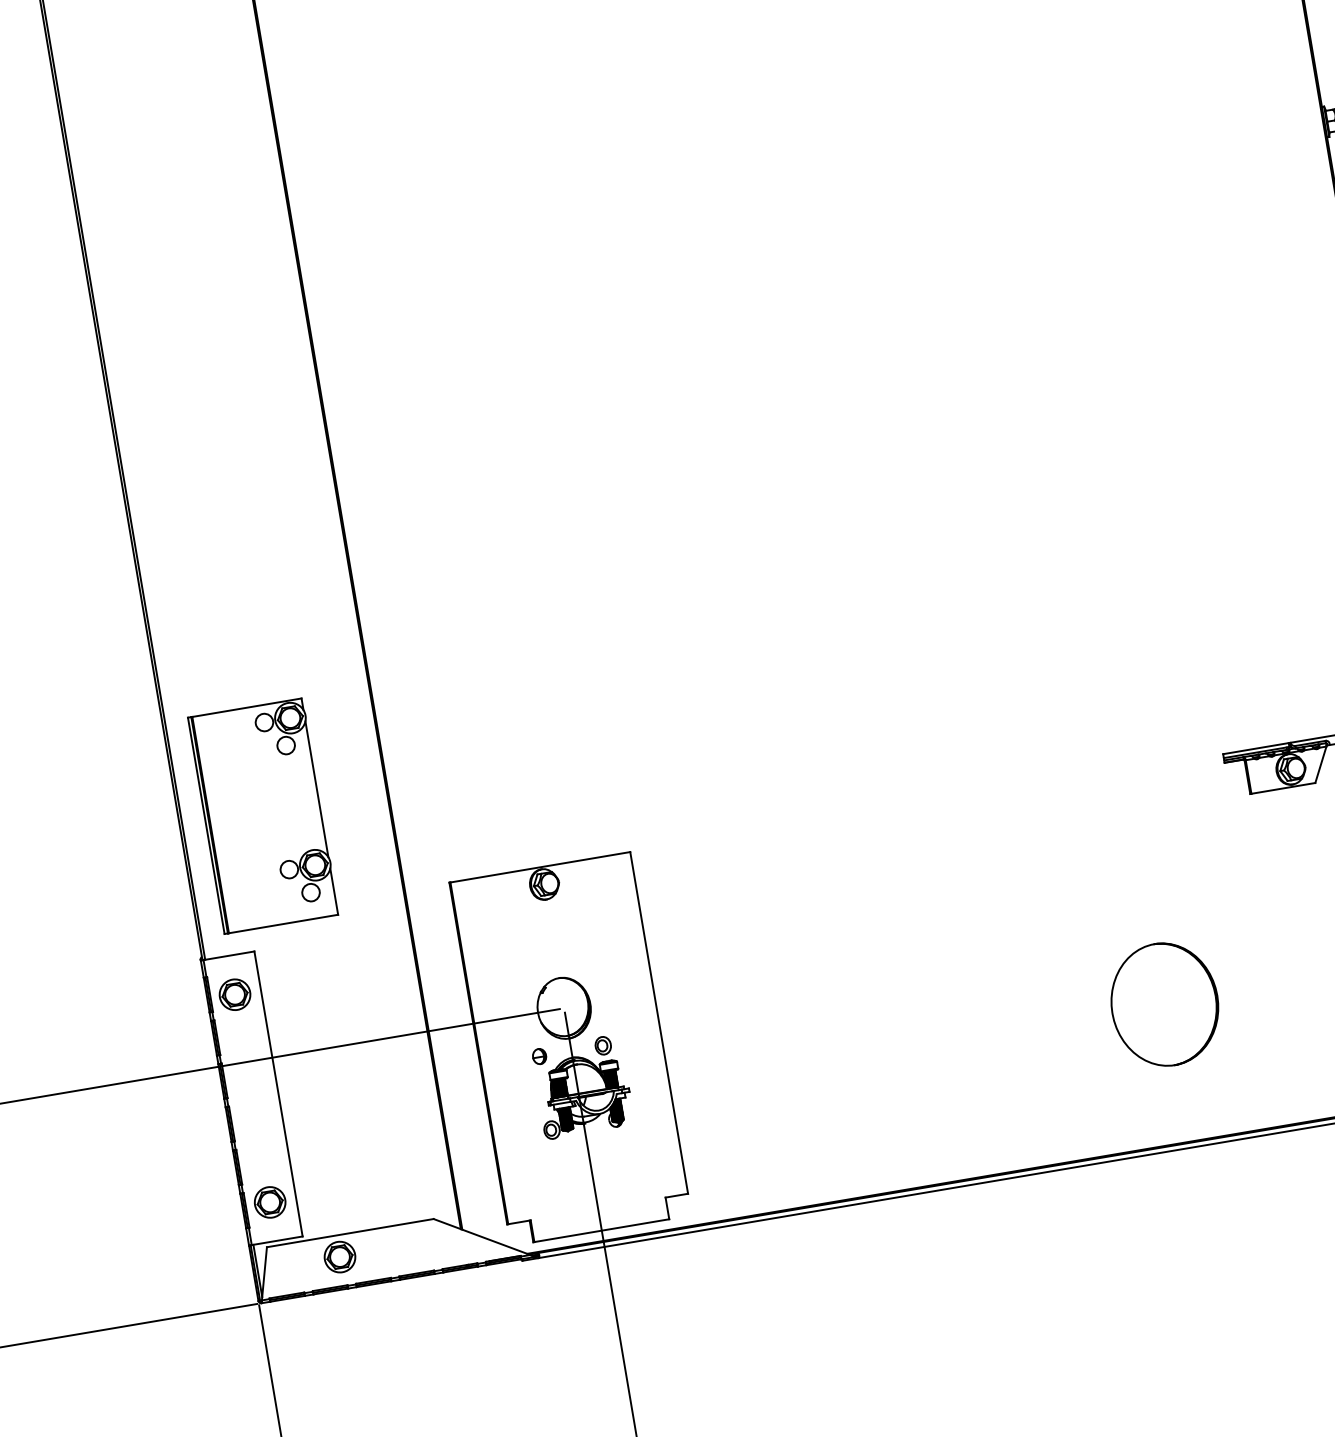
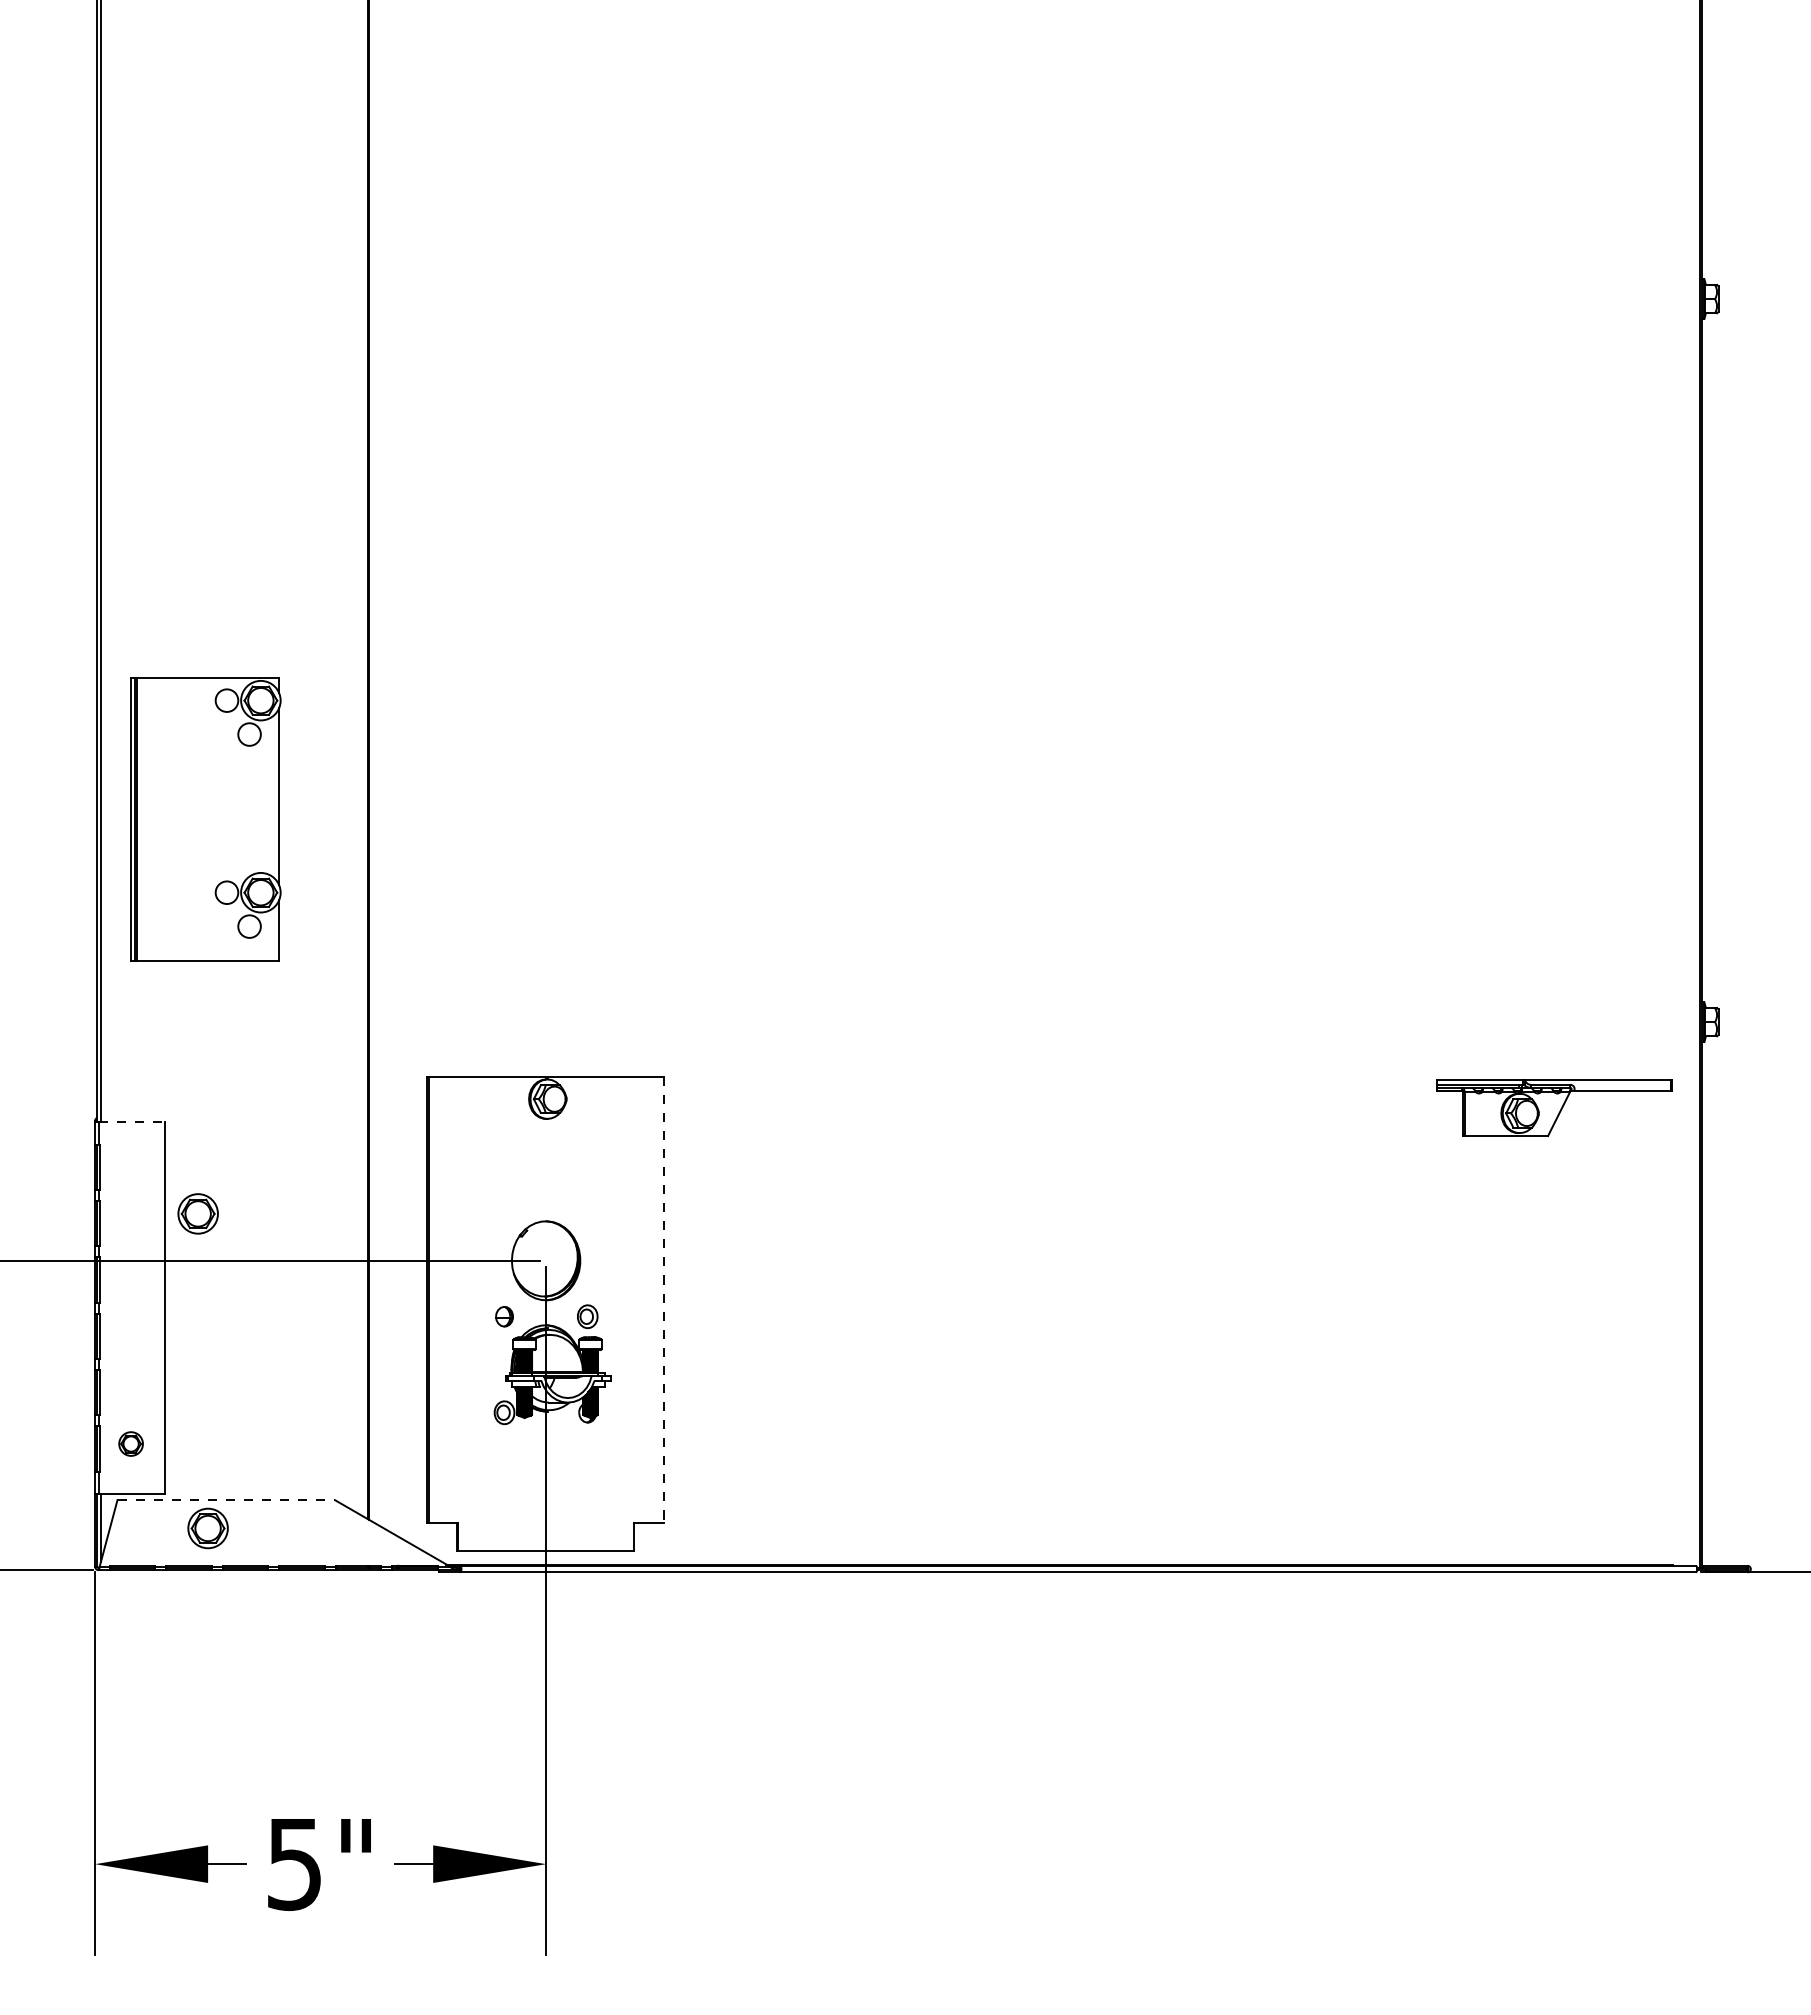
part: (263, 816) -> (205, 819), moved
line: (229, 955) -> (132, 1122), solid -> dashed
part: (234, 994) -> (197, 1213), moved
part: (1164, 1004) -> (1309, 1385), removed
line: (659, 1023) -> (663, 1300), solid -> dashed
part: (269, 1202) -> (130, 1443), size x0.6
line: (350, 1233) -> (226, 1500), solid -> dashed

